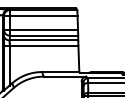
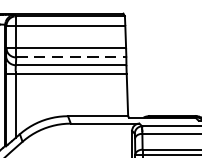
line: (44, 35) -> (71, 57), solid -> dashed

